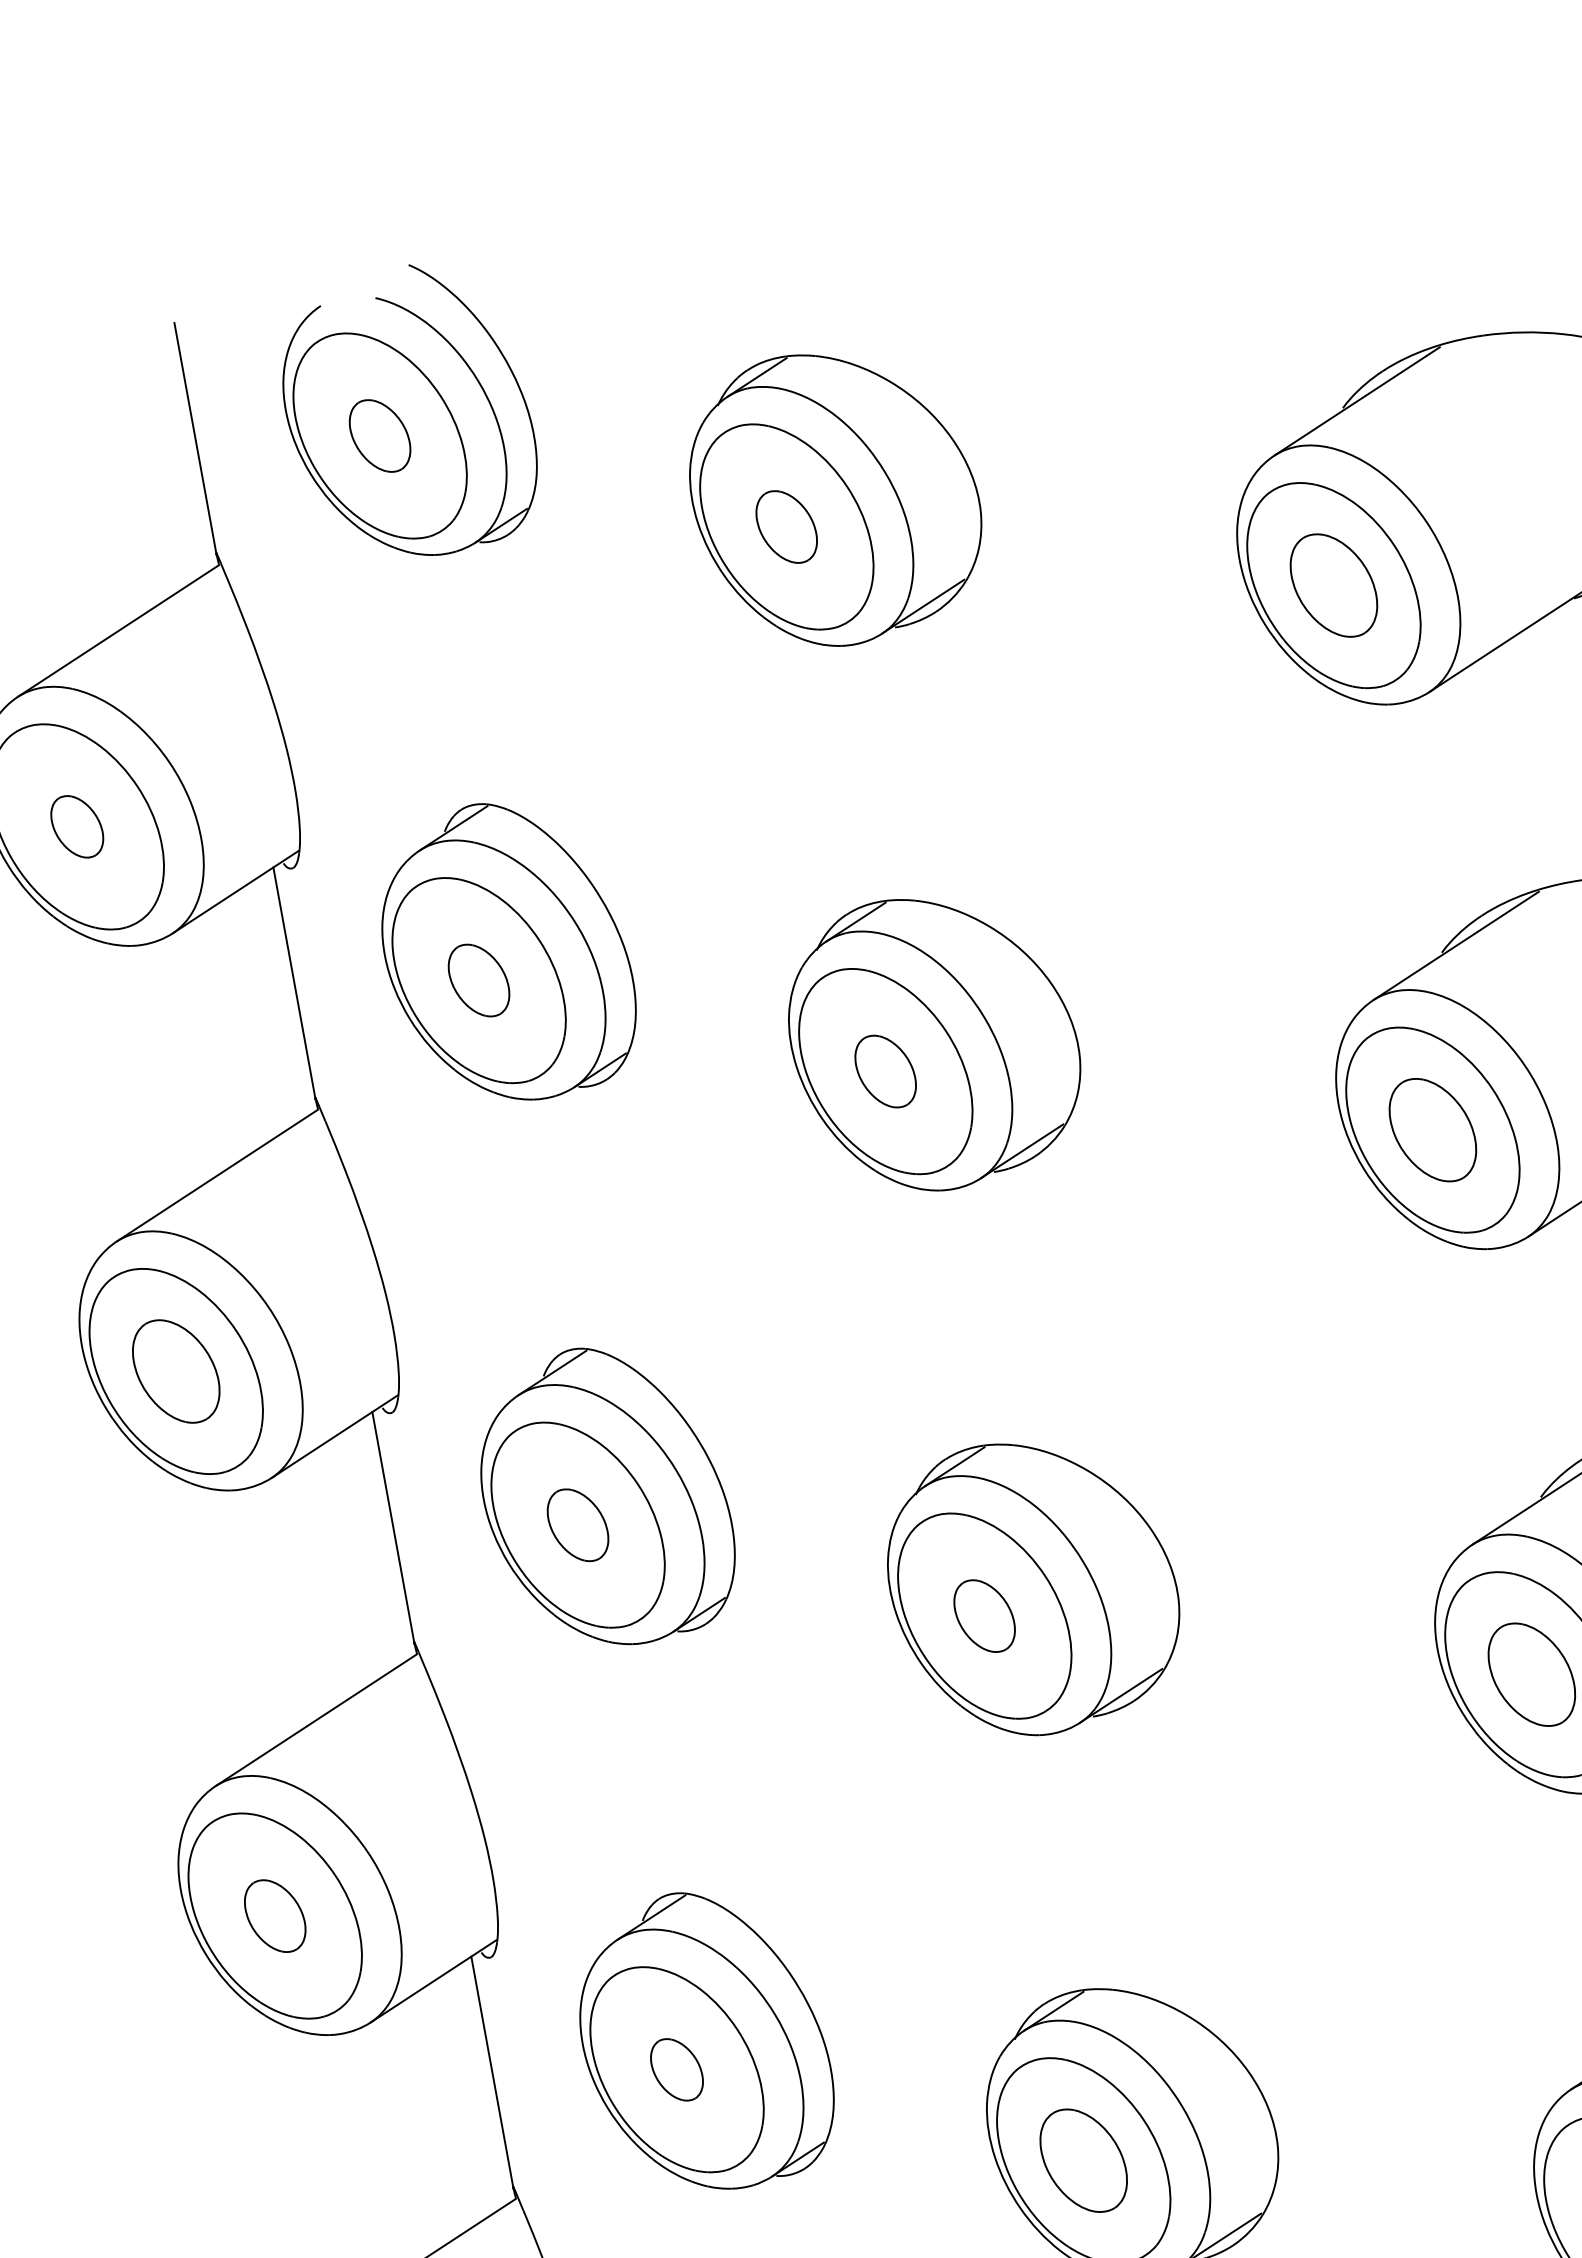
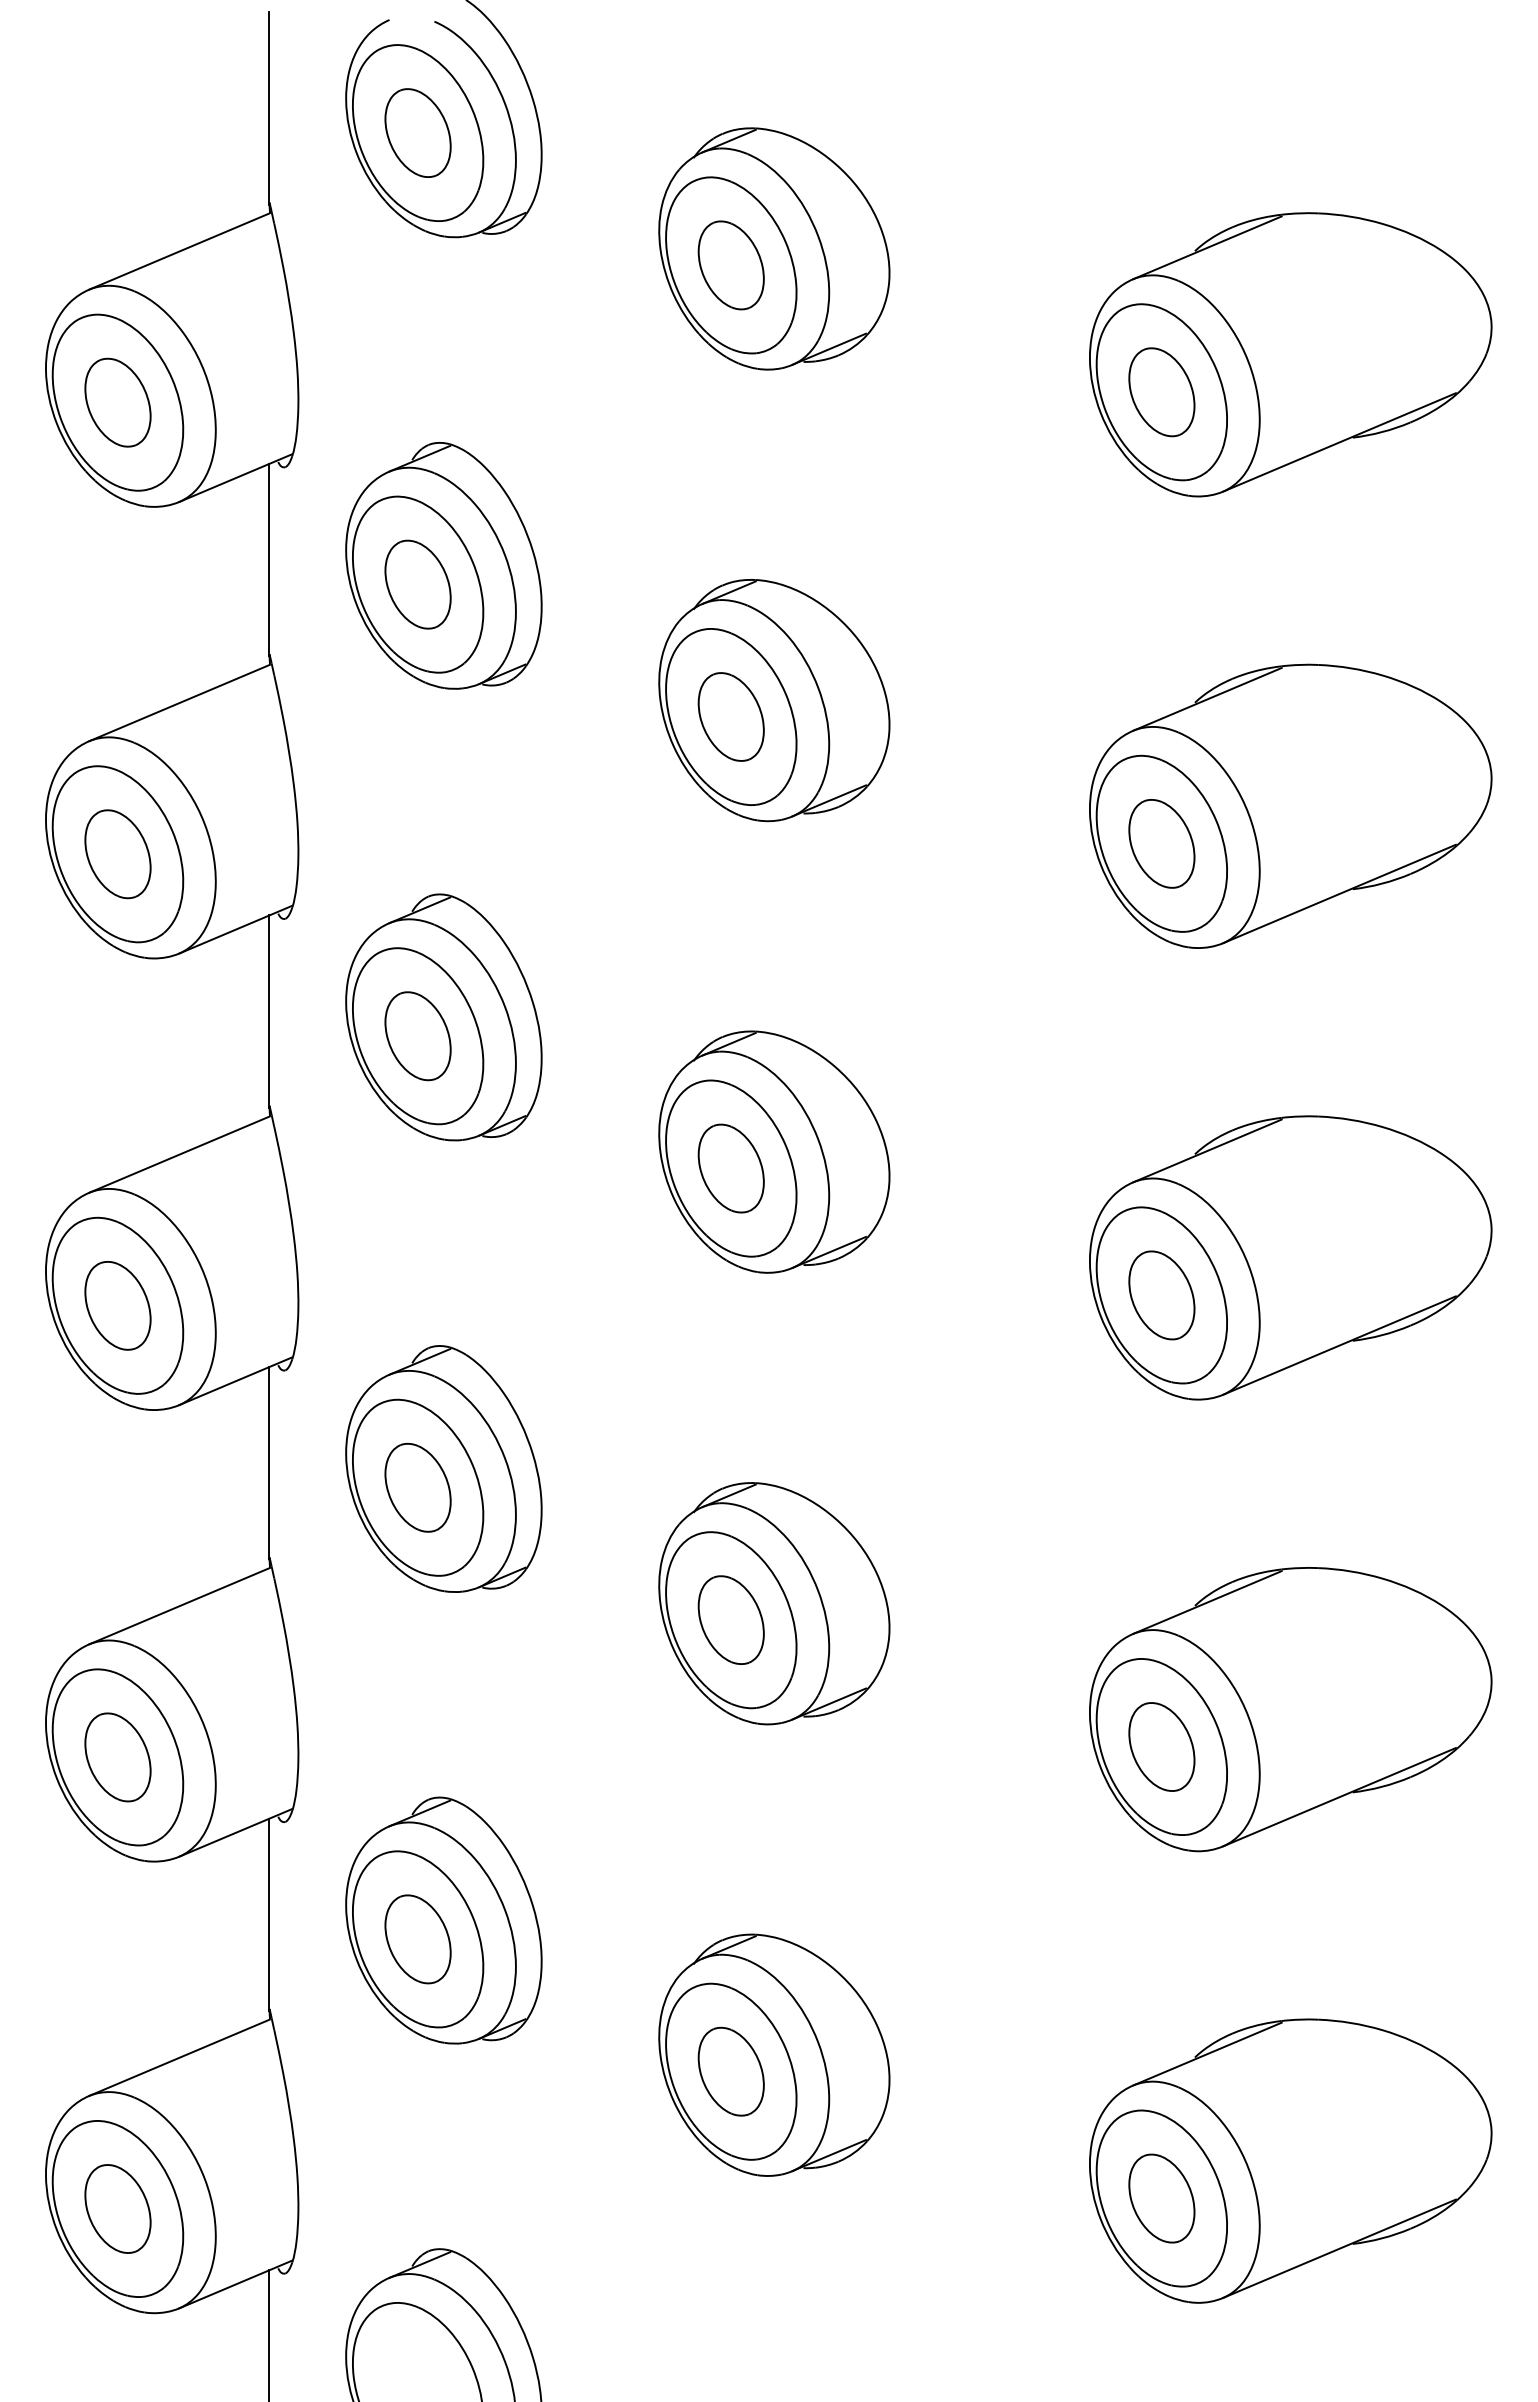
part: (379, 435) -> (417, 132), size x1.43
part: (785, 527) -> (730, 265), size x1.43
part: (76, 826) -> (117, 402), size x1.67
part: (478, 980) -> (417, 584), size x1.43
part: (884, 1071) -> (730, 716), size x1.43
part: (577, 1525) -> (417, 1036), size x1.43
part: (983, 1616) -> (730, 1168), size x1.43
part: (274, 1915) -> (117, 1305), size x1.43
part: (676, 2069) -> (417, 1487), size x1.67

